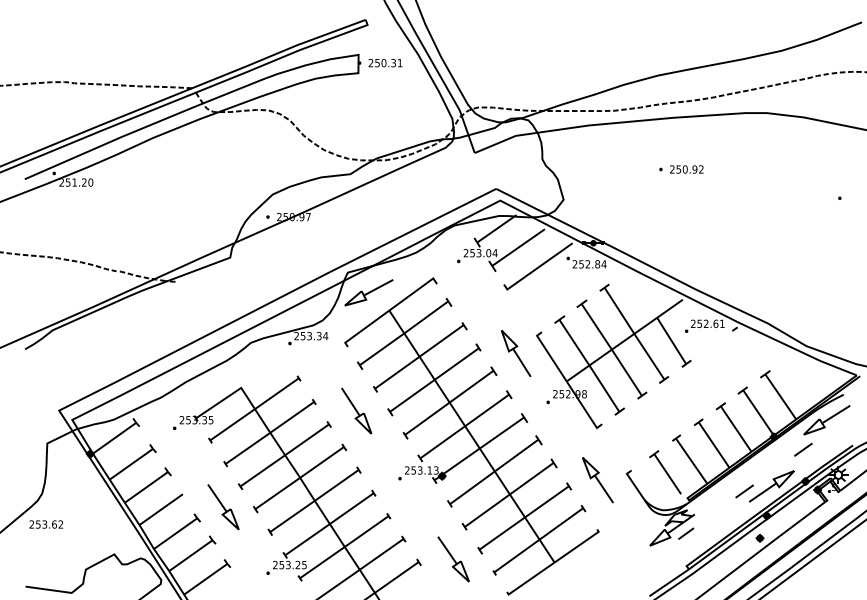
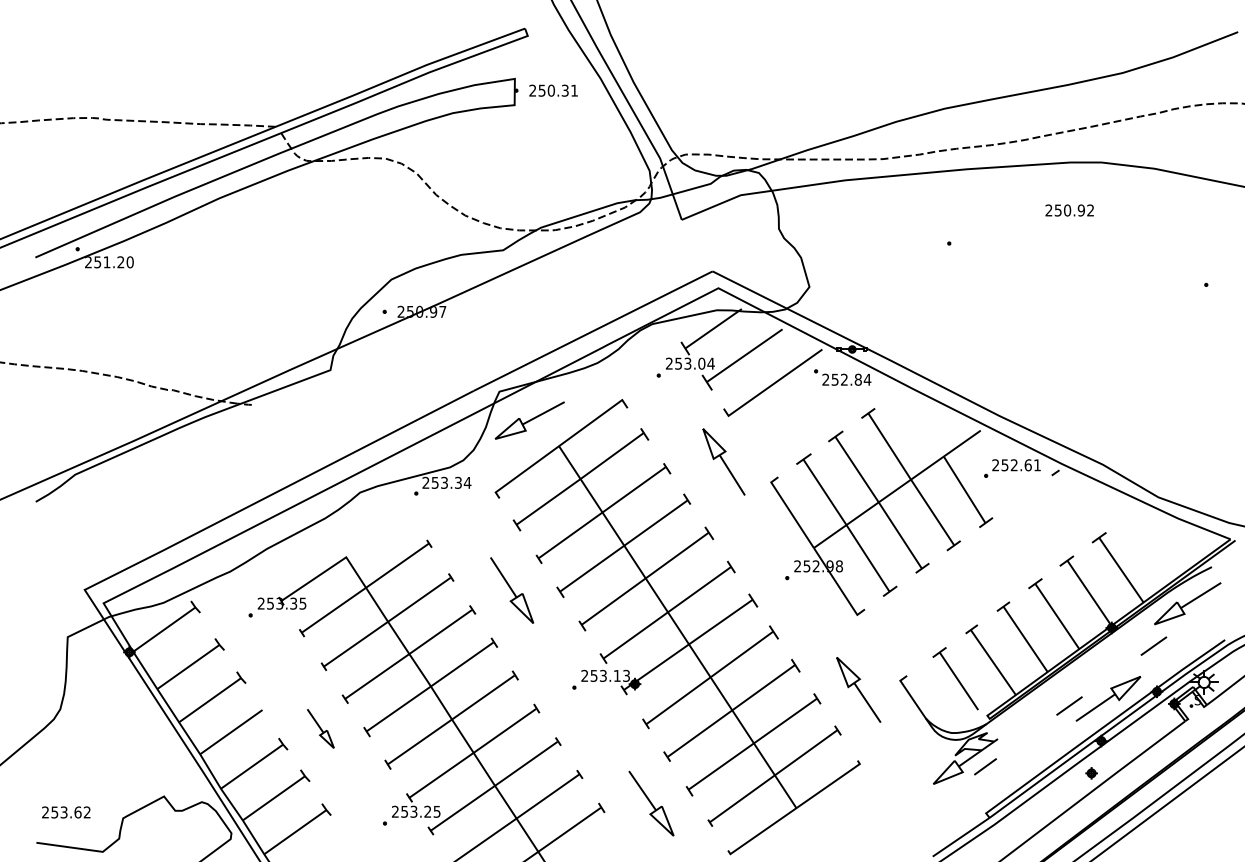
text: (686, 169) -> (1069, 210), moved
part: (516, 353) -> (724, 461), moved
part: (223, 507) -> (320, 729), size x0.6
text: (46, 524) -> (66, 812), moved

